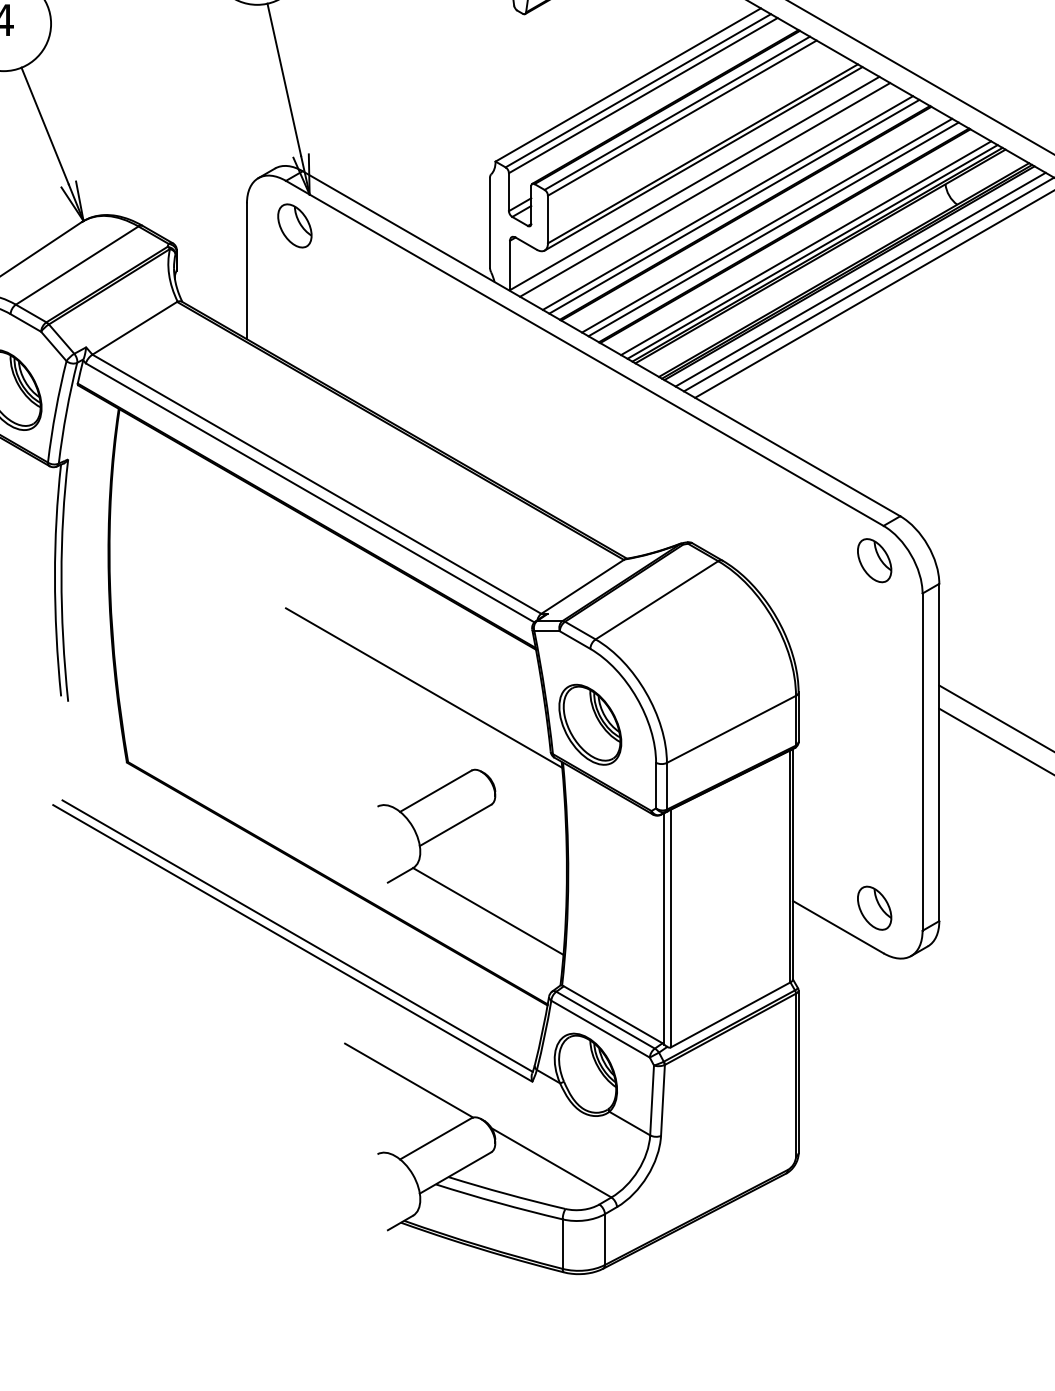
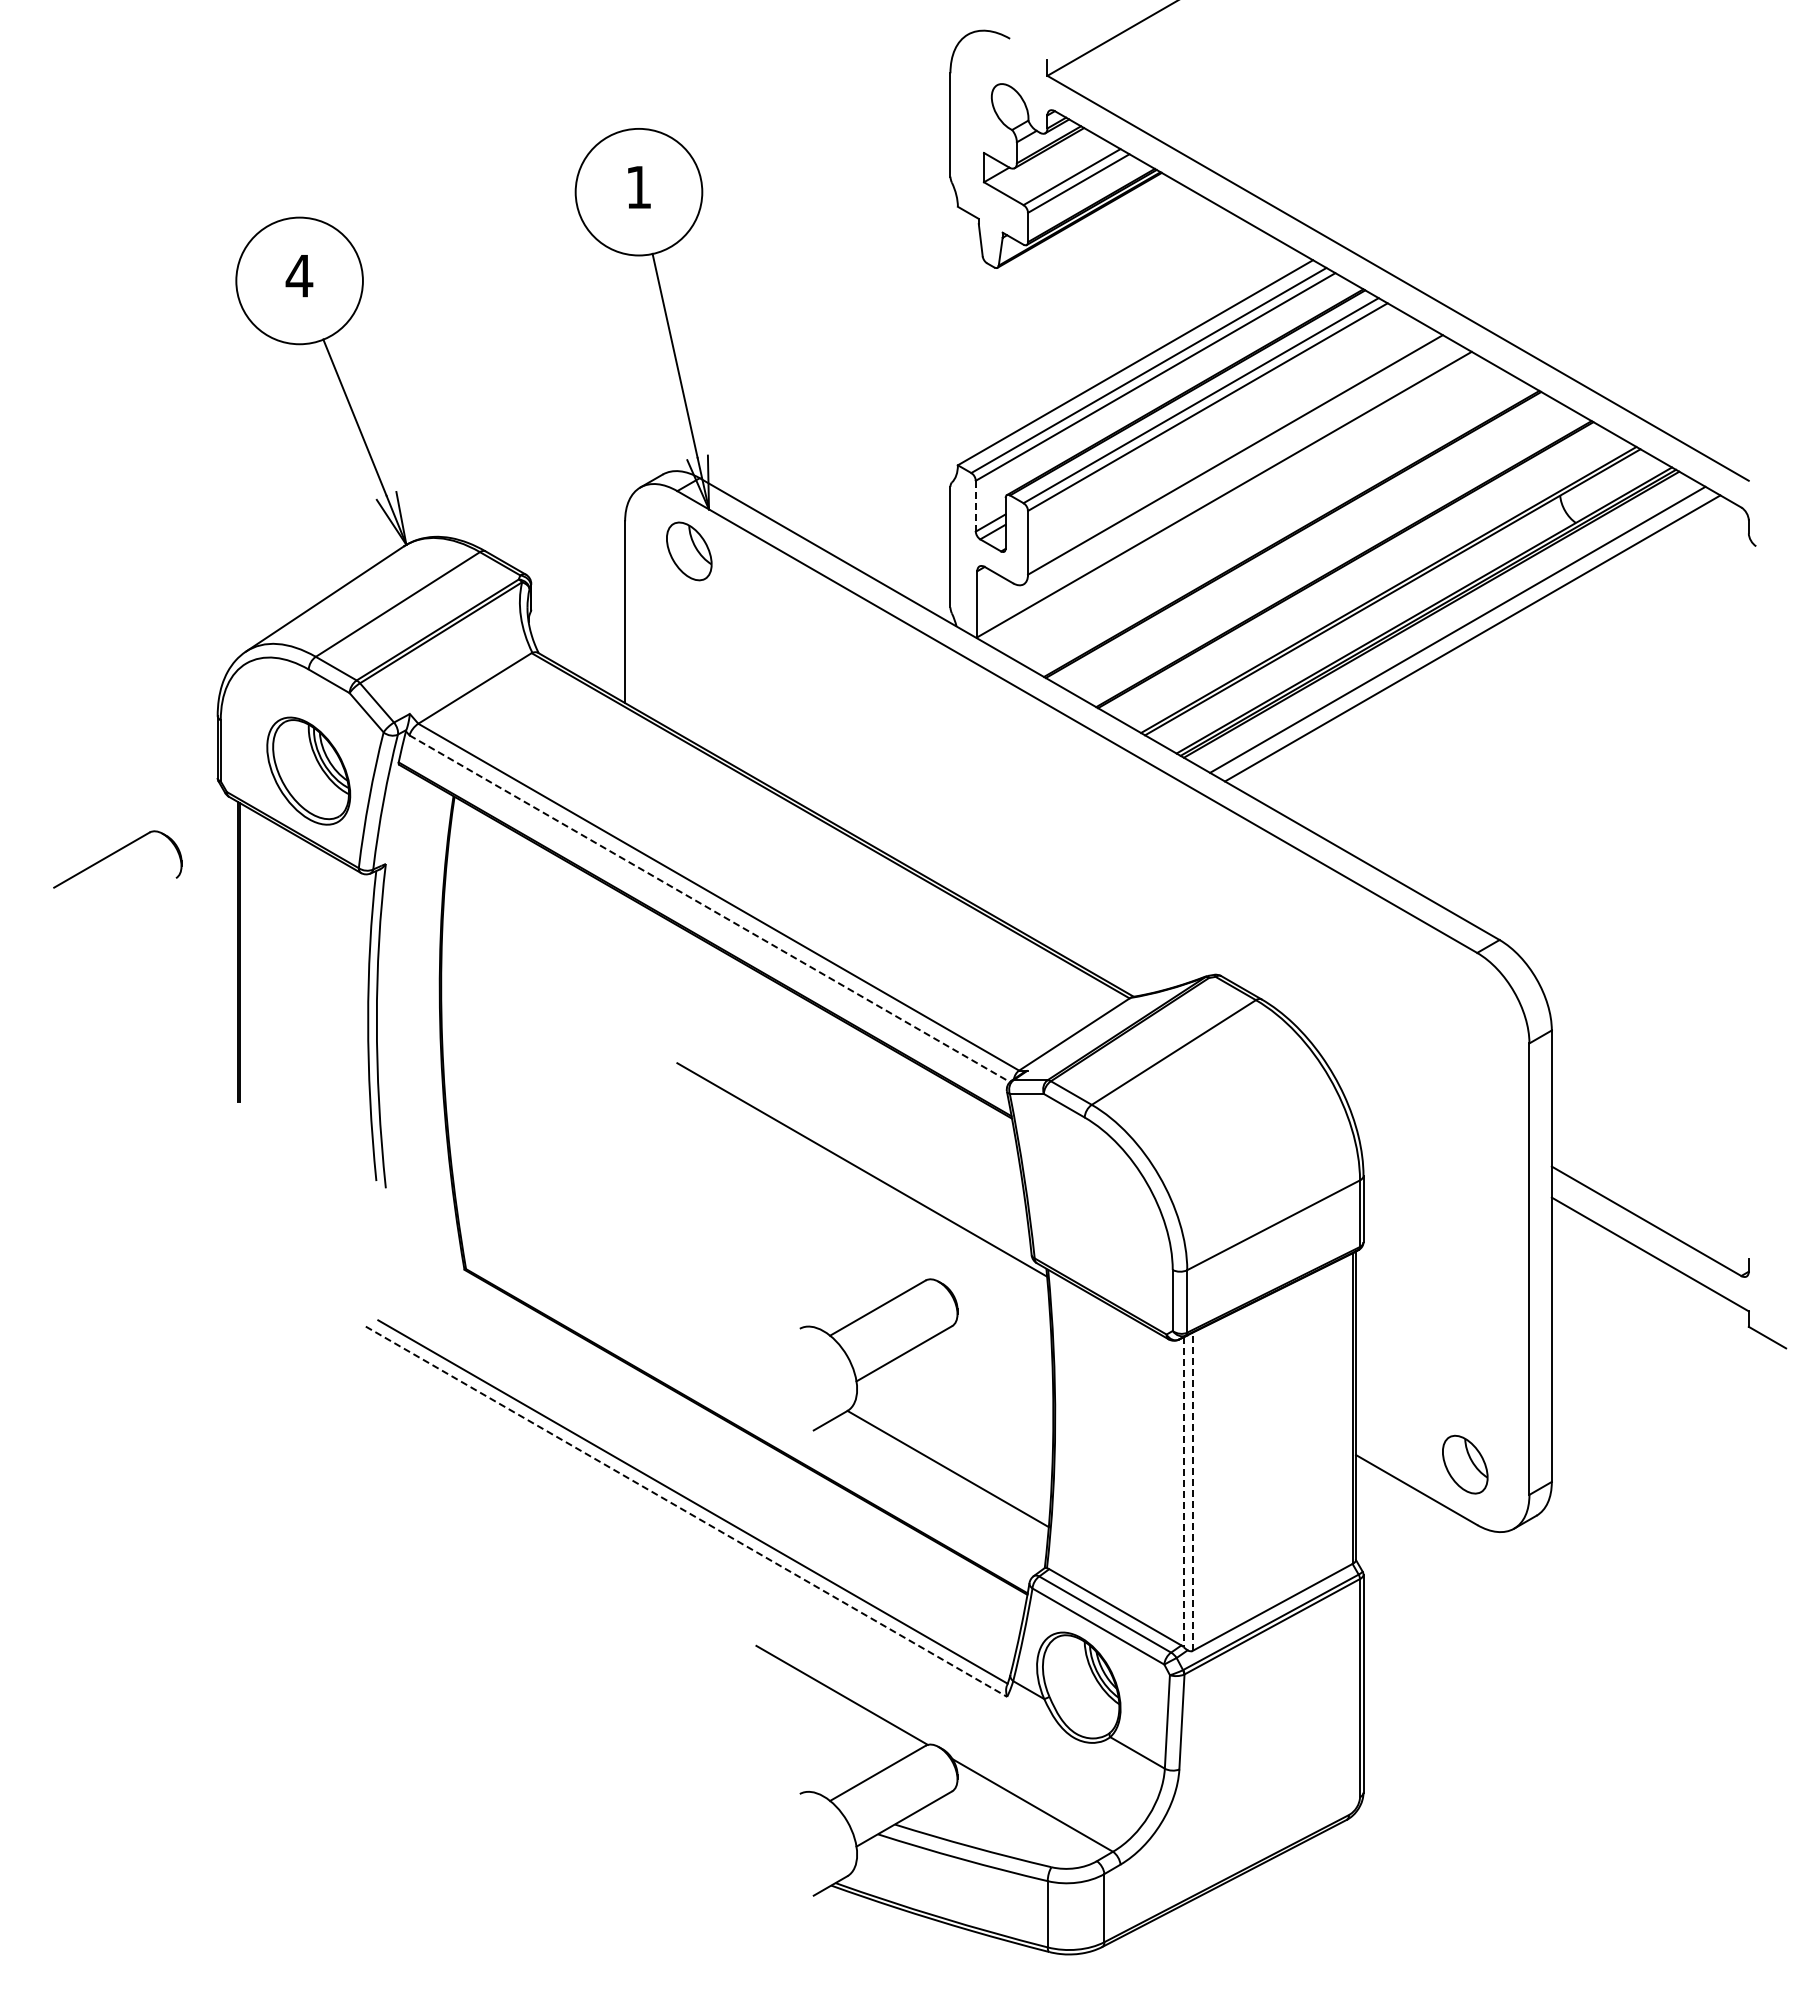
line: (703, 158) -> (1236, 461), removed
line: (705, 190) -> (1238, 503), removed
line: (508, 192) -> (975, 506), solid -> dashed
line: (727, 202) -> (1268, 520), removed
line: (734, 206) -> (1277, 525), removed
line: (767, 225) -> (1321, 551), removed
line: (773, 229) -> (1329, 556), removed
line: (806, 248) -> (1373, 581), removed
line: (812, 252) -> (1382, 586), removed
line: (860, 279) -> (1446, 623), removed
line: (310, 492) -> (709, 908), solid -> dashed
part: (874, 560) -> (1465, 999), removed
part: (590, 724) -> (1084, 1218), removed
line: (670, 928) -> (1192, 1491), solid -> dashed
line: (664, 929) -> (1183, 1492), solid -> dashed
line: (292, 943) -> (686, 1512), solid -> dashed

